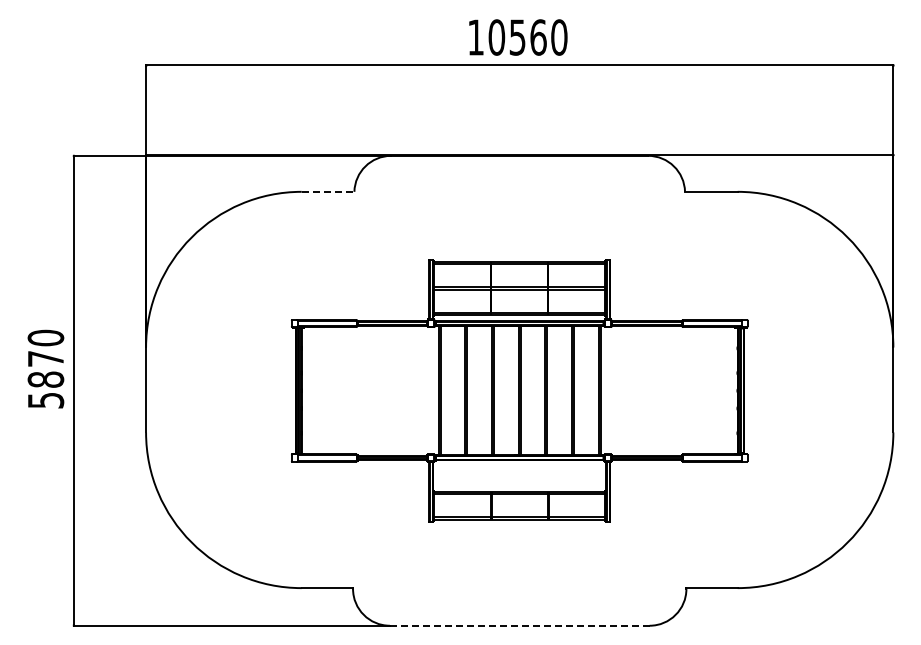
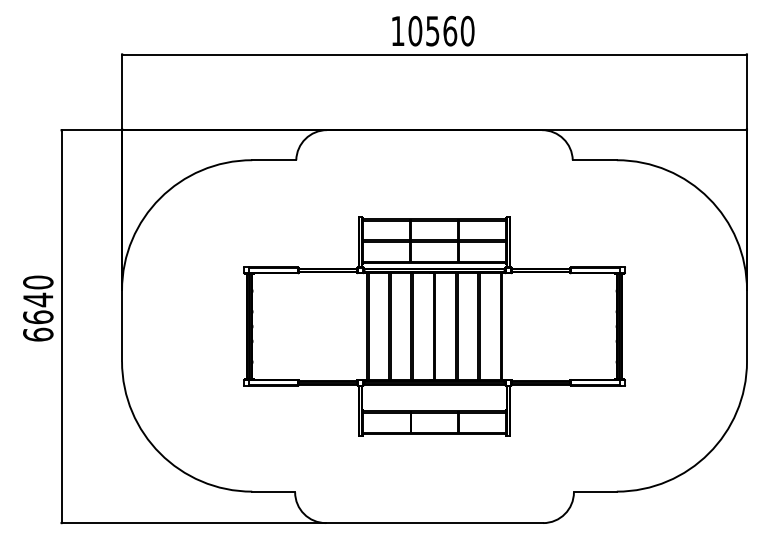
line: (328, 191) -> (274, 159), dashed -> solid
text: (45, 379) -> (37, 317), 5870 -> 6640
line: (519, 625) -> (434, 522), dashed -> solid

